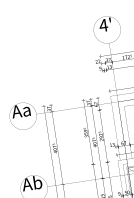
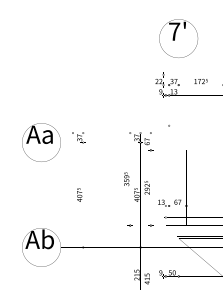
text: (103, 25) -> (174, 31), 4' -> 7'

